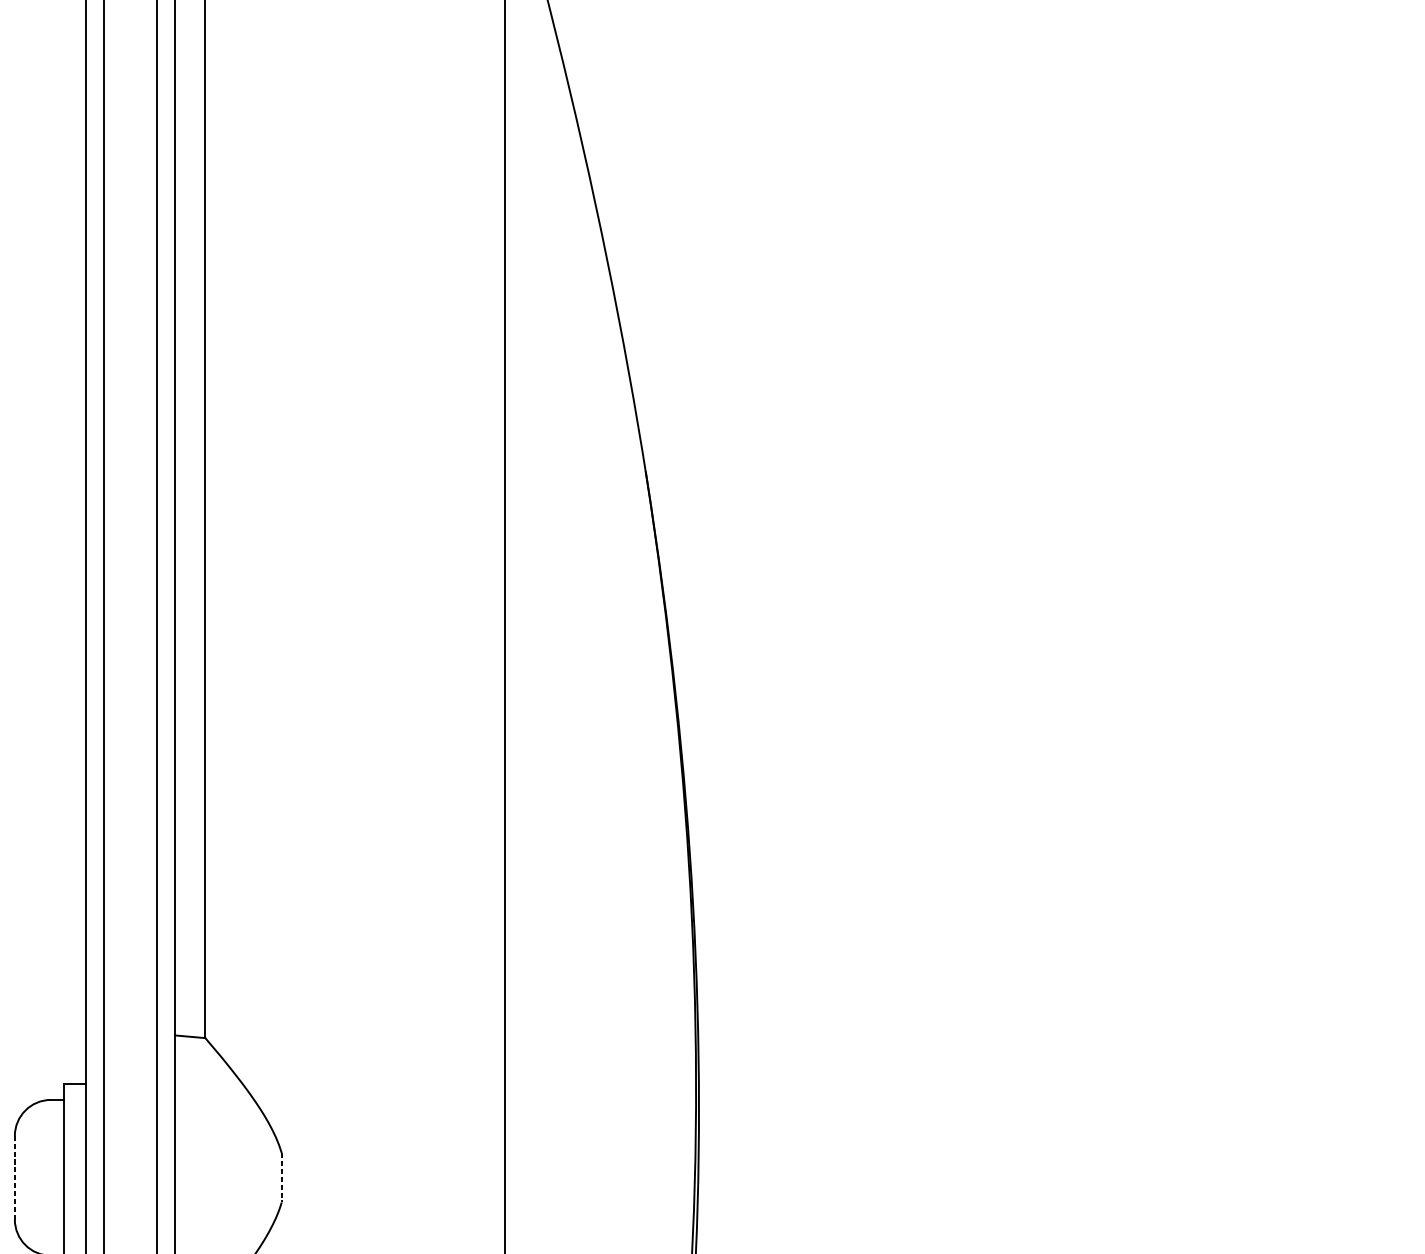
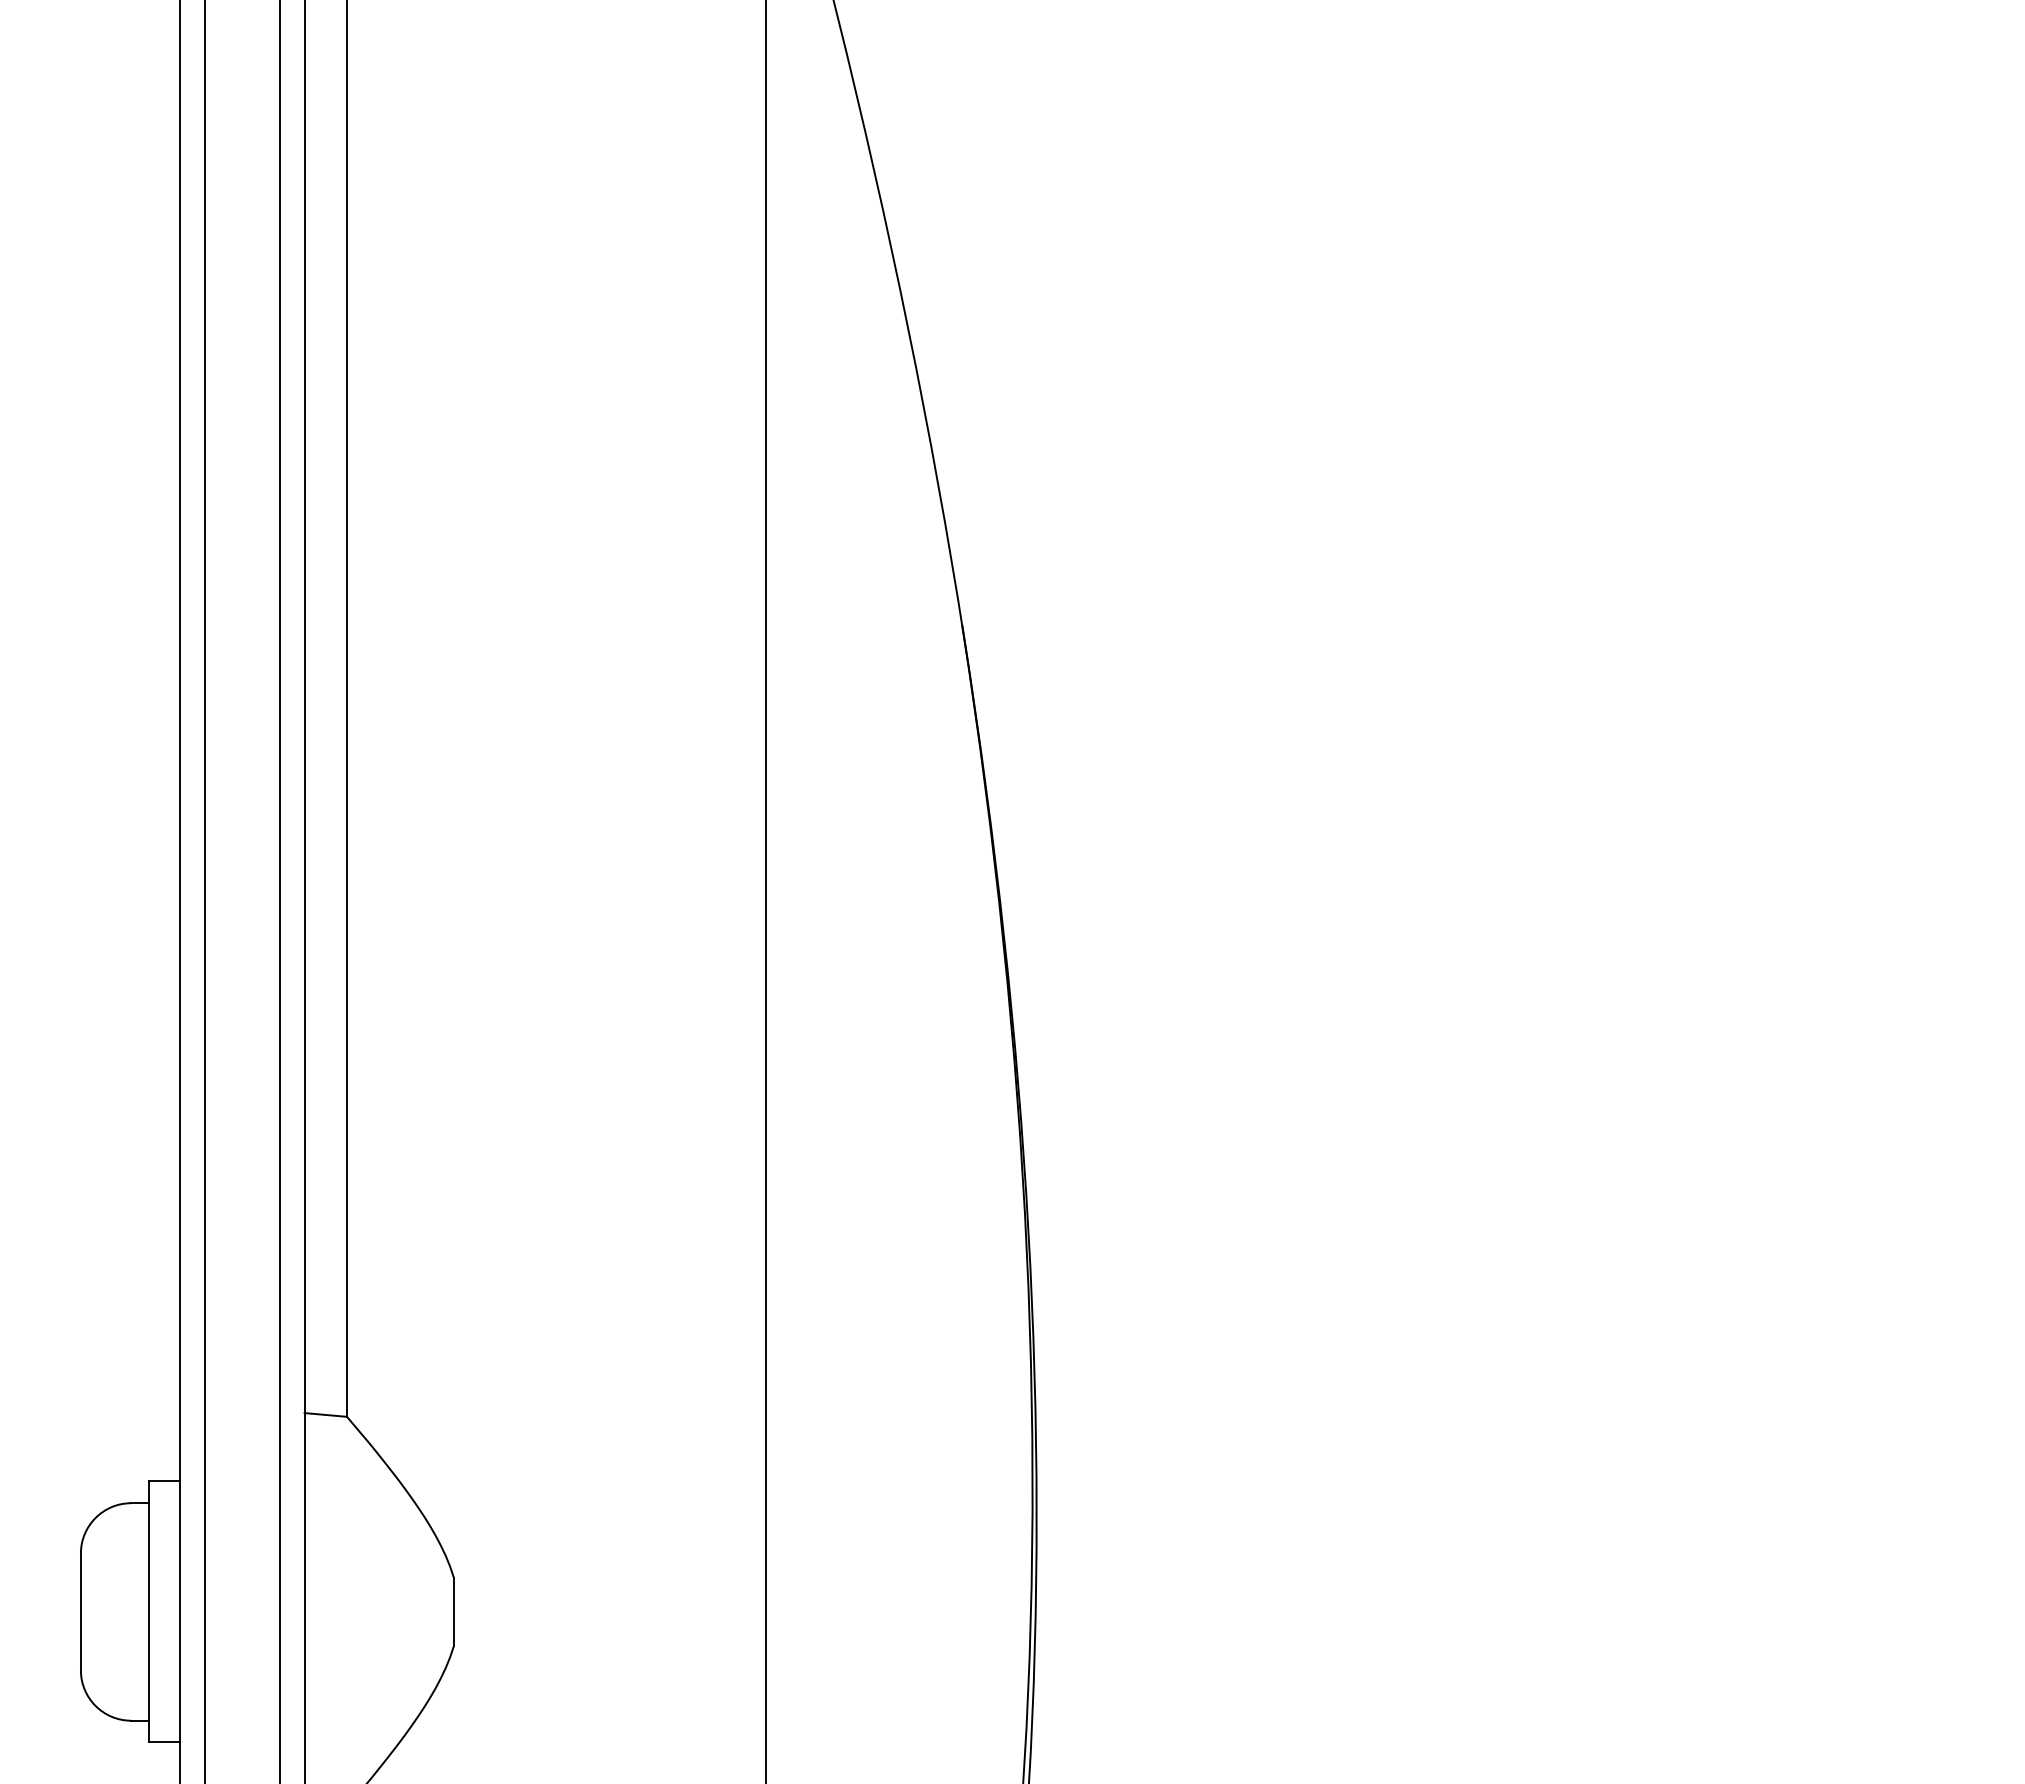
line: (14, 1177) -> (80, 1611), dashed -> solid
line: (281, 1178) -> (453, 1612), dashed -> solid

